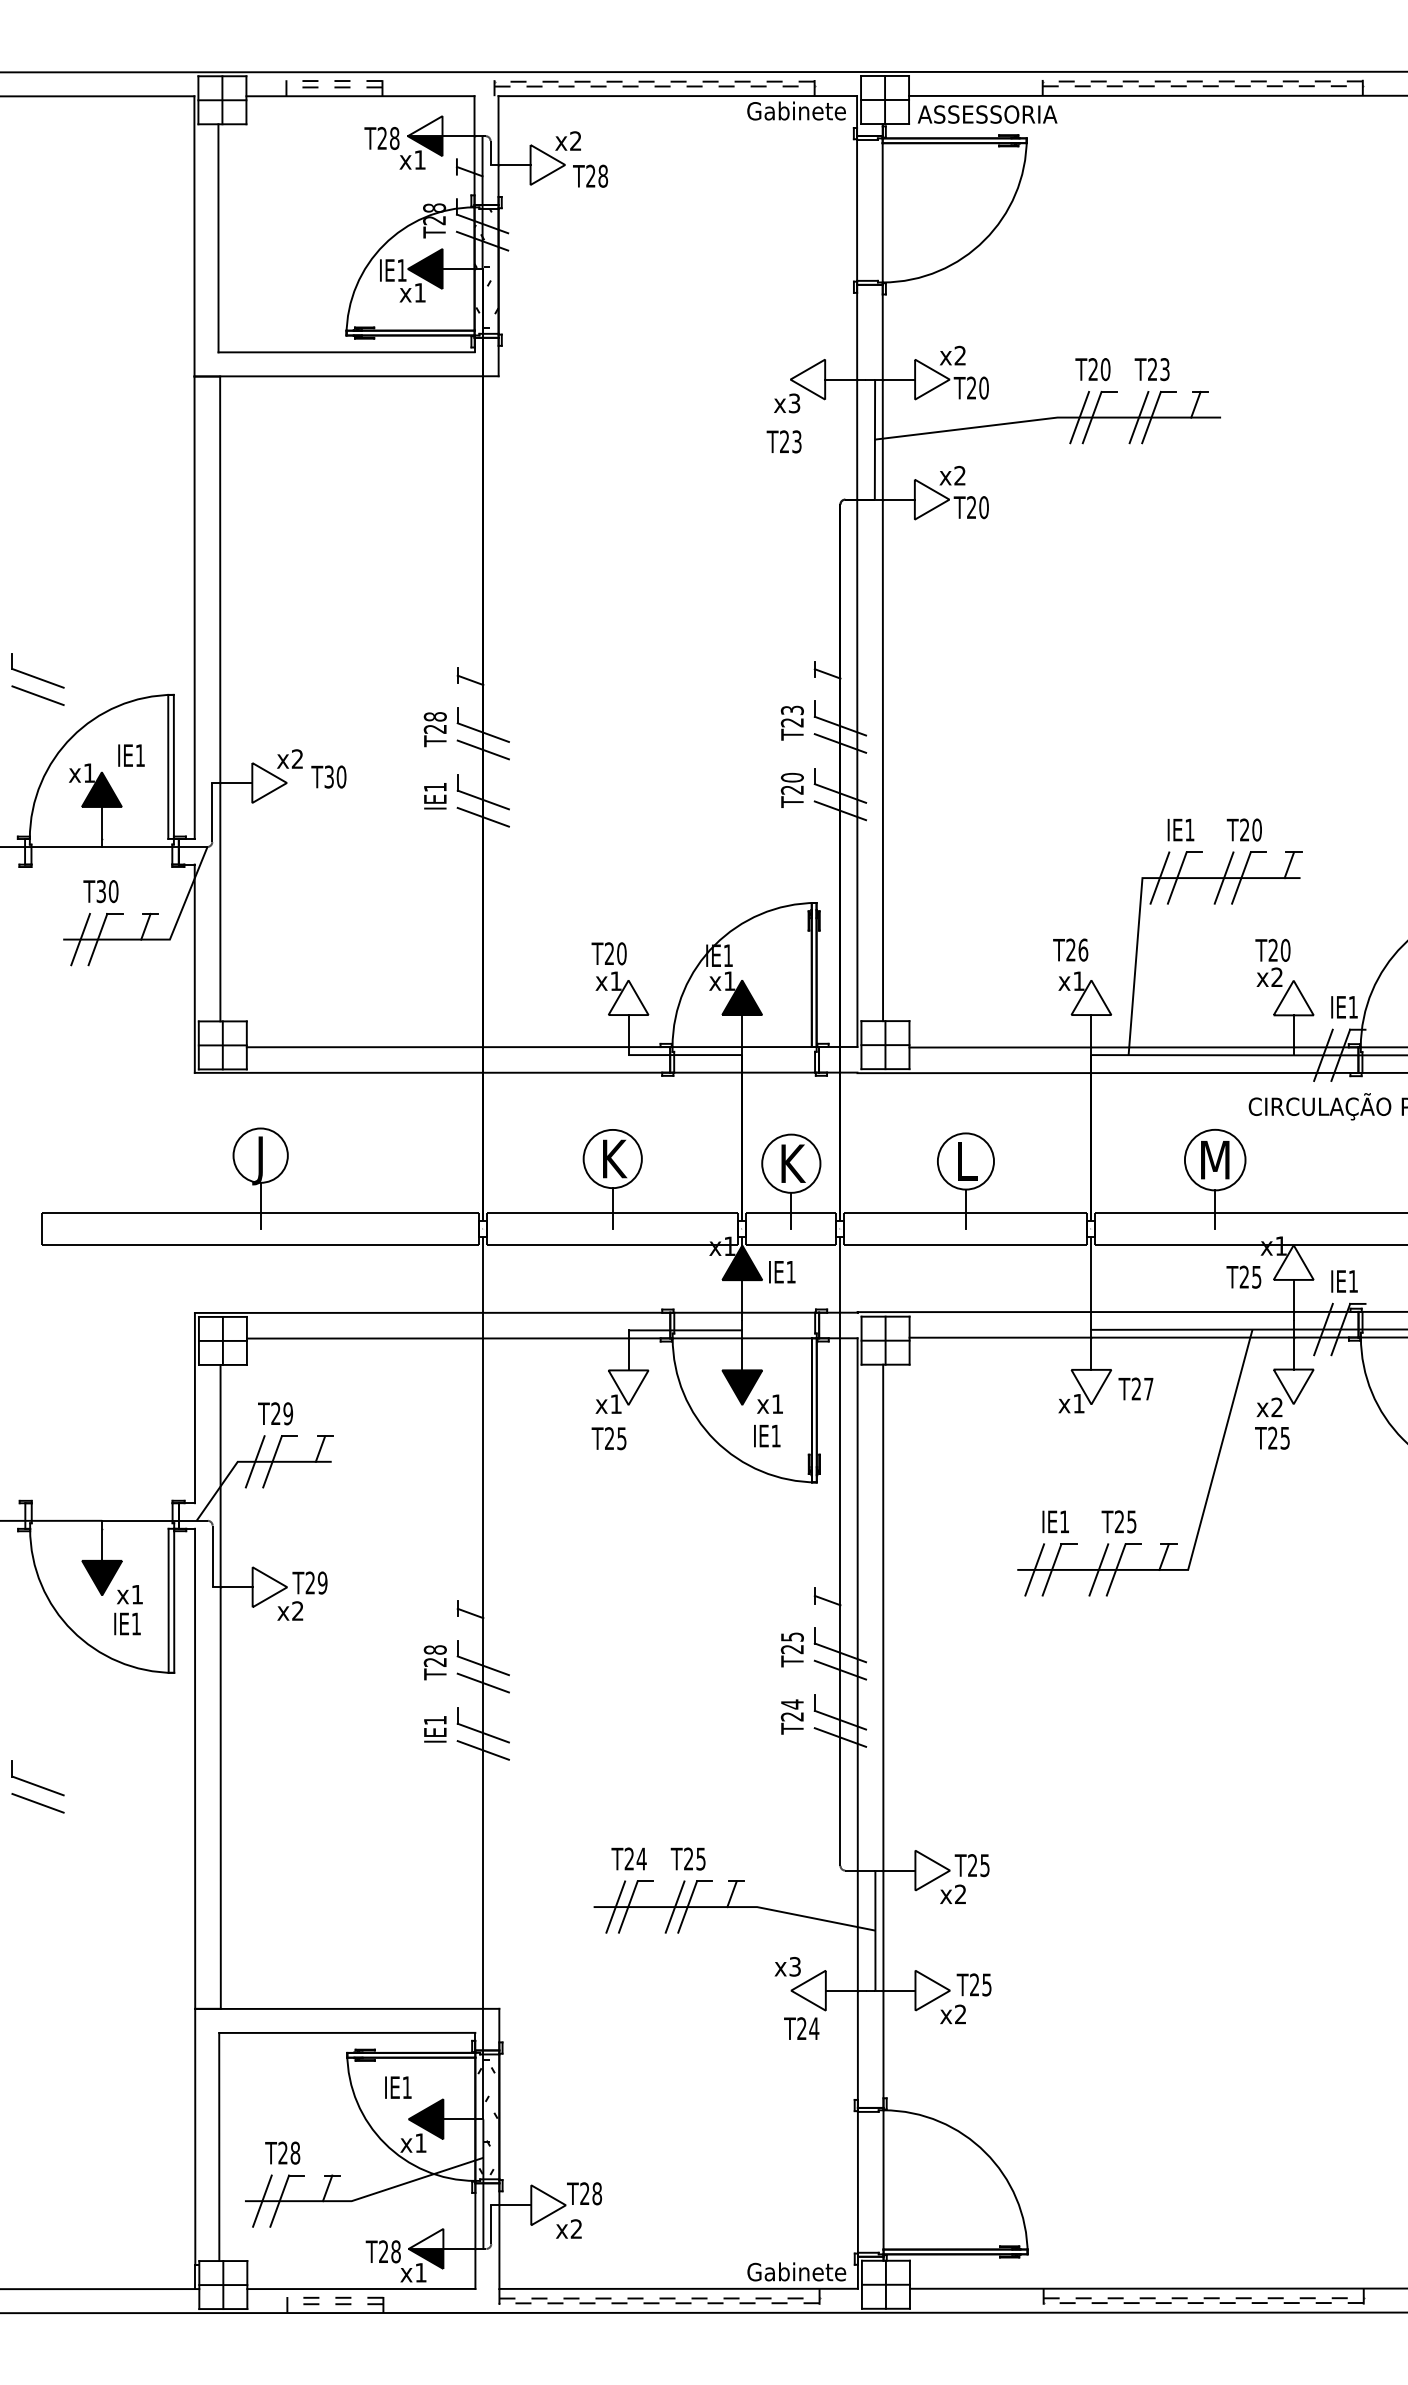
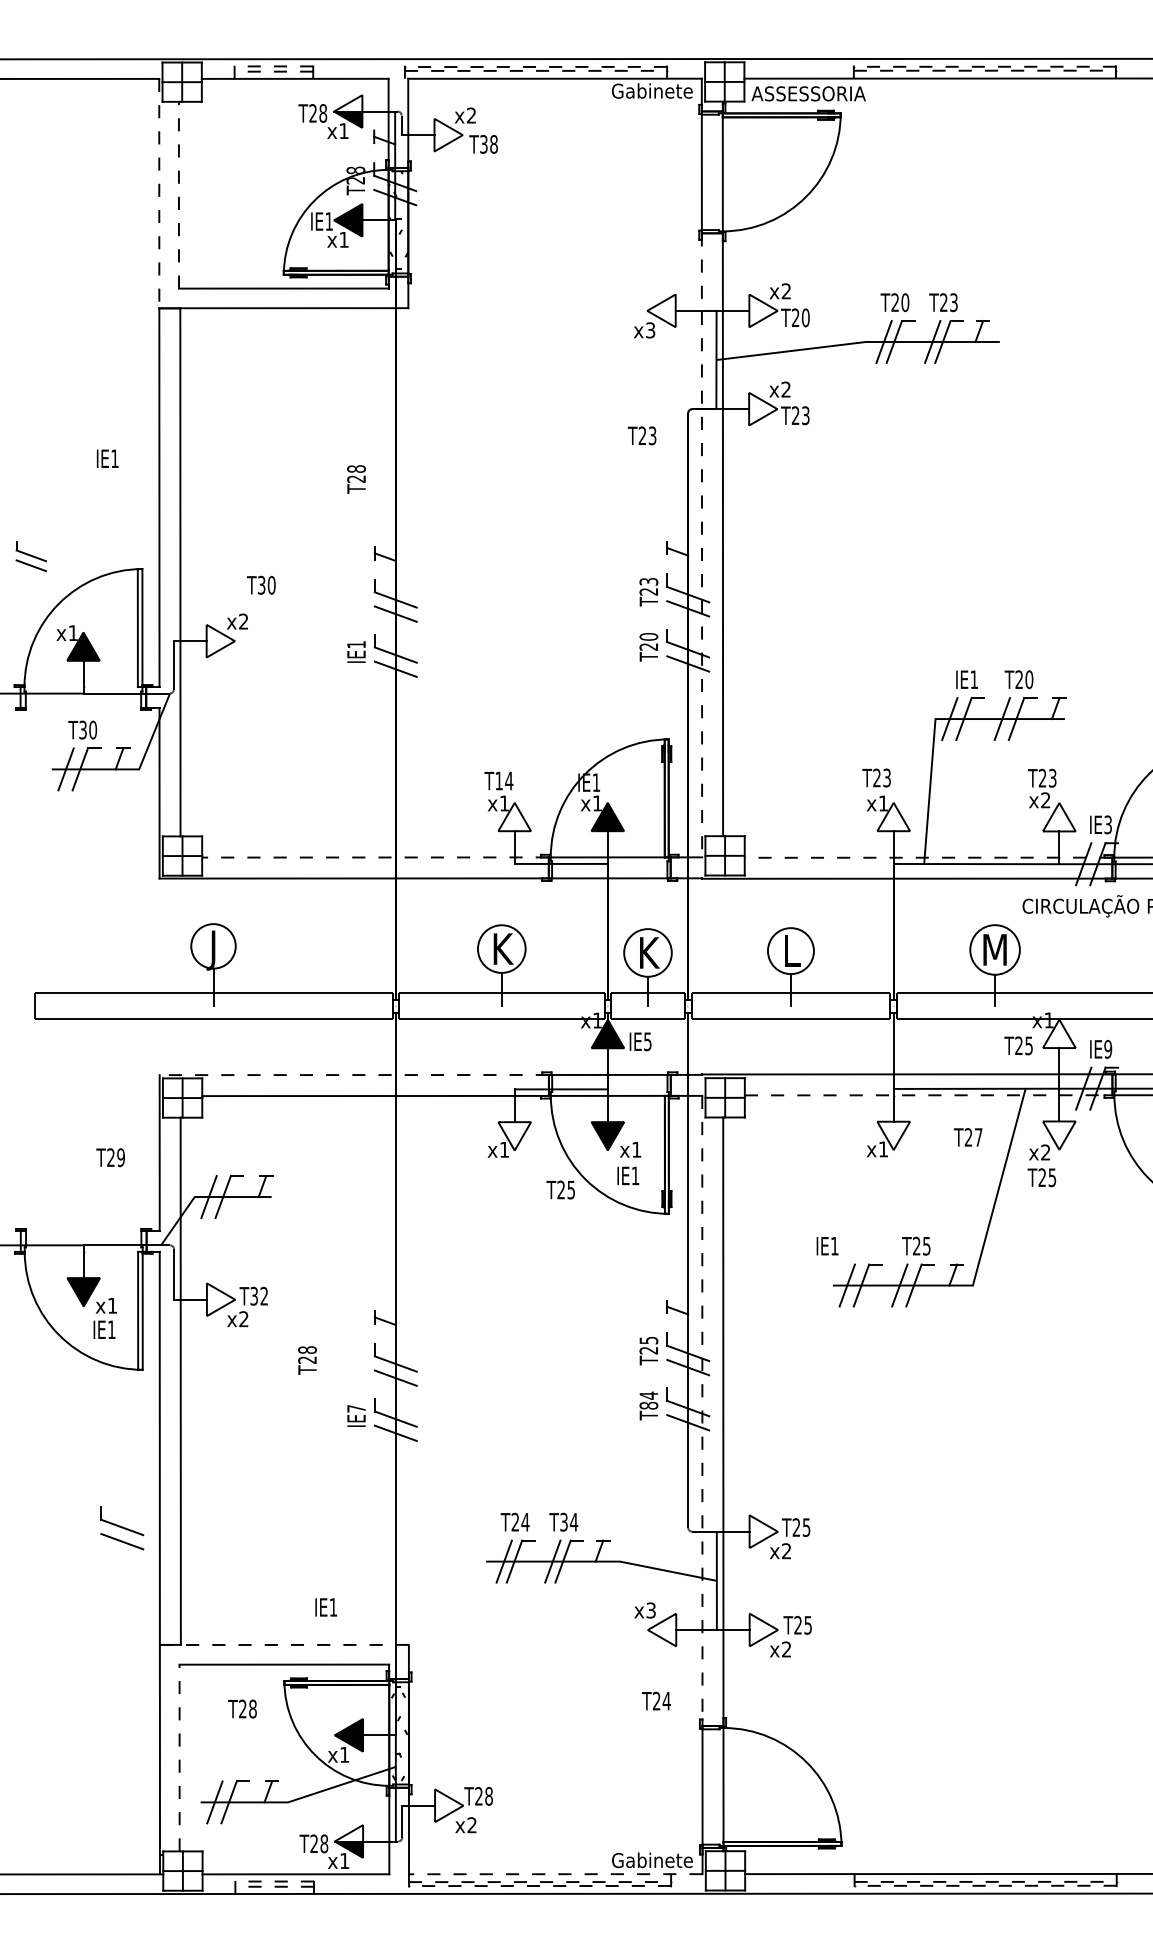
text: (590, 176) -> (483, 144), T28 -> T38
line: (194, 236) -> (159, 193), solid -> dashed
line: (217, 237) -> (178, 194), solid -> dashed
text: (783, 441) -> (641, 435), moved
text: (983, 507) -> (805, 415), T20 -> T23
line: (857, 666) -> (702, 545), solid -> dashed
part: (38, 679) -> (31, 556), size x0.7
text: (435, 729) -> (356, 479), moved
text: (131, 755) -> (107, 458), moved
text: (329, 776) -> (261, 584), moved
text: (1083, 949) -> (887, 777), T26 -> T23
text: (1285, 949) -> (1052, 777), T20 -> T23
text: (616, 953) -> (504, 780), T20 -> T14
text: (1352, 1006) -> (1107, 824), IE1 -> IE3
line: (457, 1047) -> (374, 857), solid -> dashed
line: (1133, 1047) -> (928, 857), solid -> dashed
text: (790, 1271) -> (647, 1041), IE1 -> IE5
text: (1353, 1281) -> (1108, 1049), IE1 -> IE9
line: (432, 1313) -> (354, 1075), solid -> dashed
line: (1133, 1337) -> (928, 1095), solid -> dashed
text: (1136, 1389) -> (968, 1137), moved
text: (275, 1413) -> (110, 1157), moved
text: (608, 1437) -> (560, 1189), moved
text: (1055, 1522) -> (827, 1246), moved
text: (316, 1583) -> (259, 1296), T29 -> T32
text: (435, 1662) -> (307, 1360), moved
text: (791, 1716) -> (648, 1405), T24 -> T84
text: (435, 1720) -> (356, 1408), IE1 -> IE7
line: (857, 1723) -> (702, 1411), solid -> dashed
part: (38, 1787) -> (122, 1528), moved
text: (695, 1859) -> (569, 1522), T25 -> T34
line: (347, 2008) -> (284, 1644), solid -> dashed
text: (801, 2027) -> (656, 1700), moved
text: (398, 2087) -> (326, 1607), moved
line: (219, 2146) -> (179, 1757), solid -> dashed
text: (282, 2152) -> (242, 1708), moved
line: (678, 2289) -> (555, 1874), solid -> dashed

